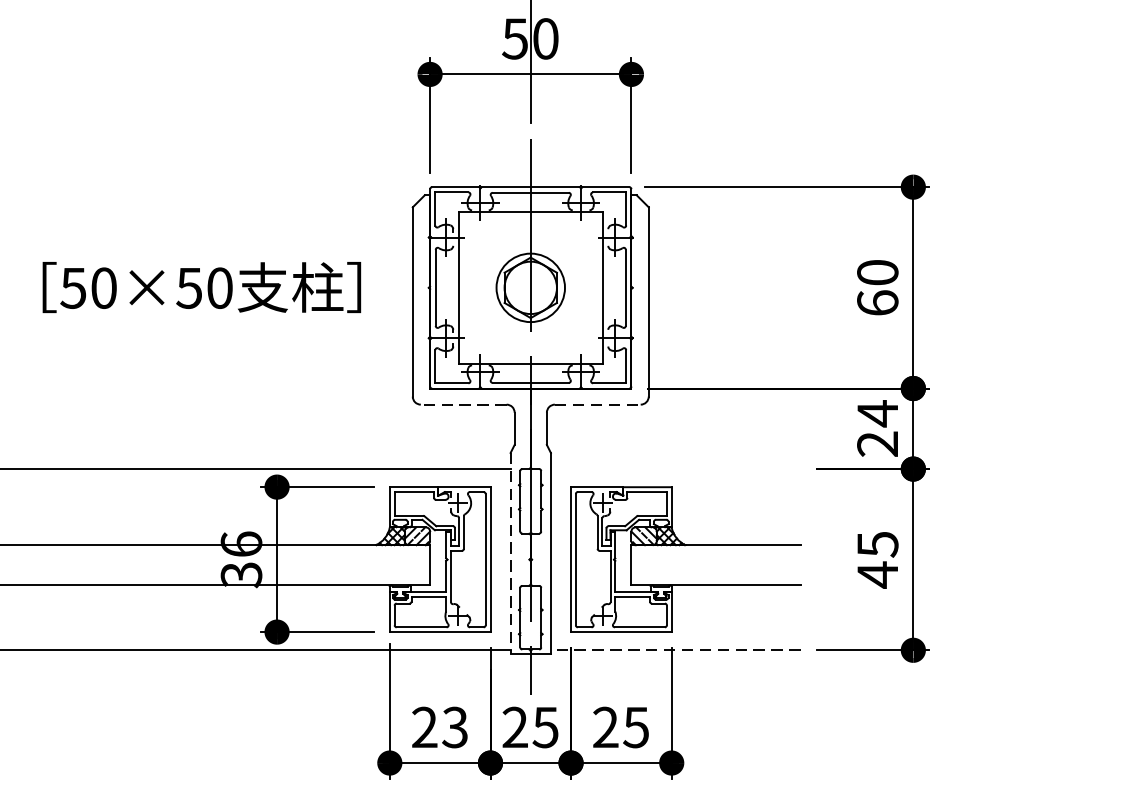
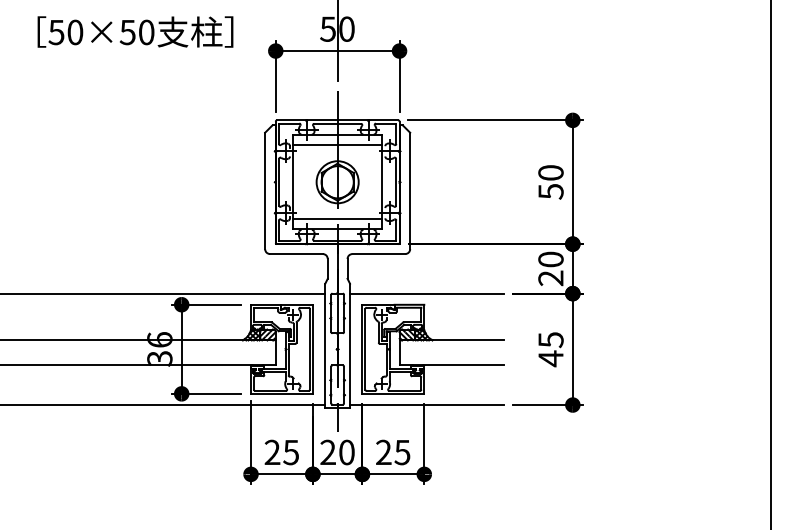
line: (530, 228) -> (337, 145), added
text: (201, 286) -> (135, 31), moved
text: (877, 302) -> (550, 191), 60 -> 50
line: (530, 348) -> (337, 219), added
line: (462, 405) -> (295, 254), dashed -> solid
line: (598, 405) -> (379, 254), dashed -> solid
text: (877, 413) -> (550, 259), 24 -> 20
line: (675, 468) -> (426, 293), added
line: (510, 553) -> (325, 345), dashed -> solid
line: (675, 651) -> (426, 405), dashed -> solid
text: (454, 725) -> (290, 451), 23 -> 25
text: (545, 727) -> (346, 452), 25 -> 20

